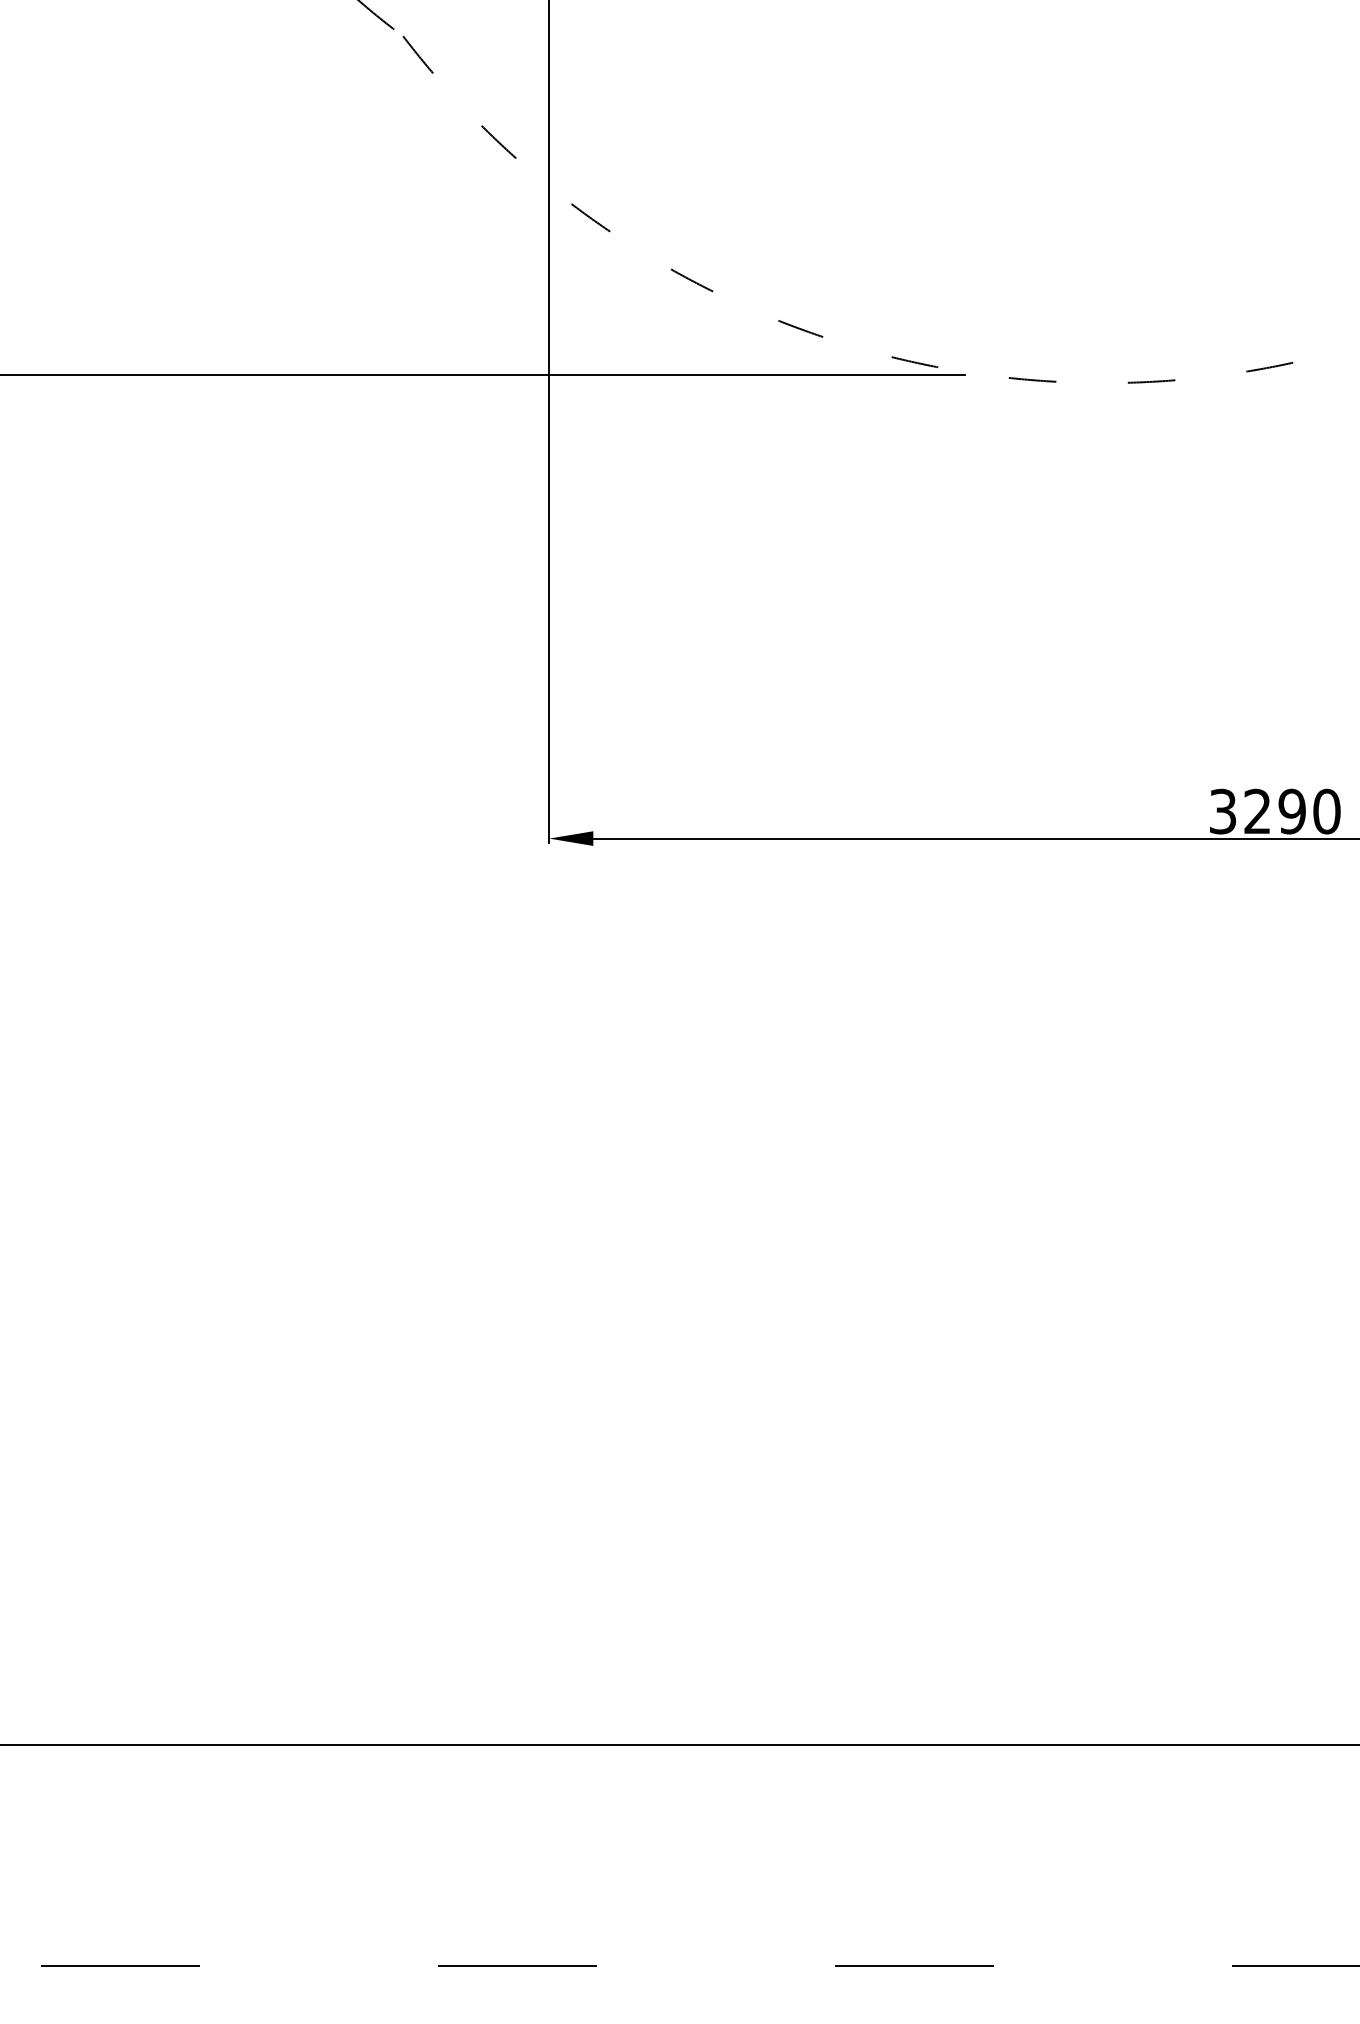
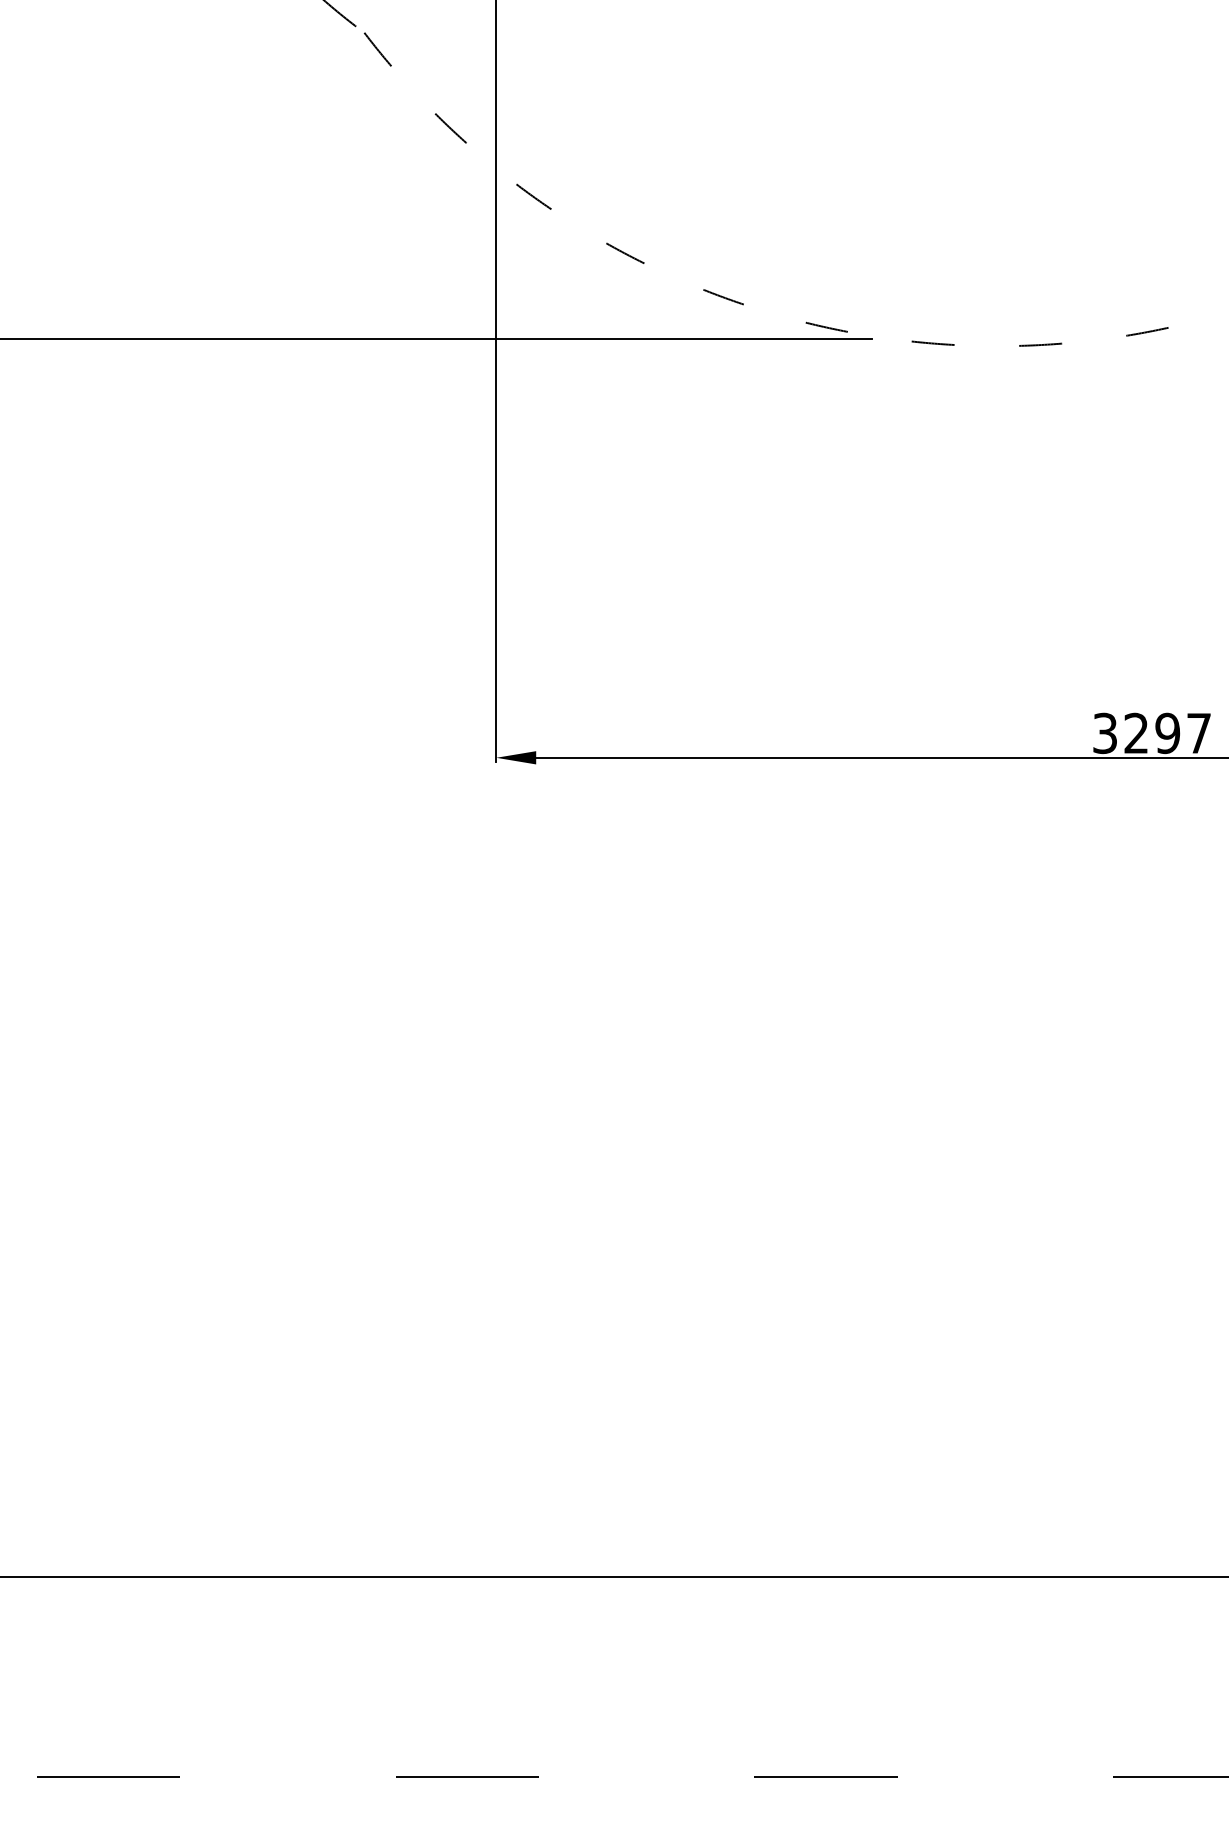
text: (1326, 811) -> (1198, 733), 3290 -> 3297

